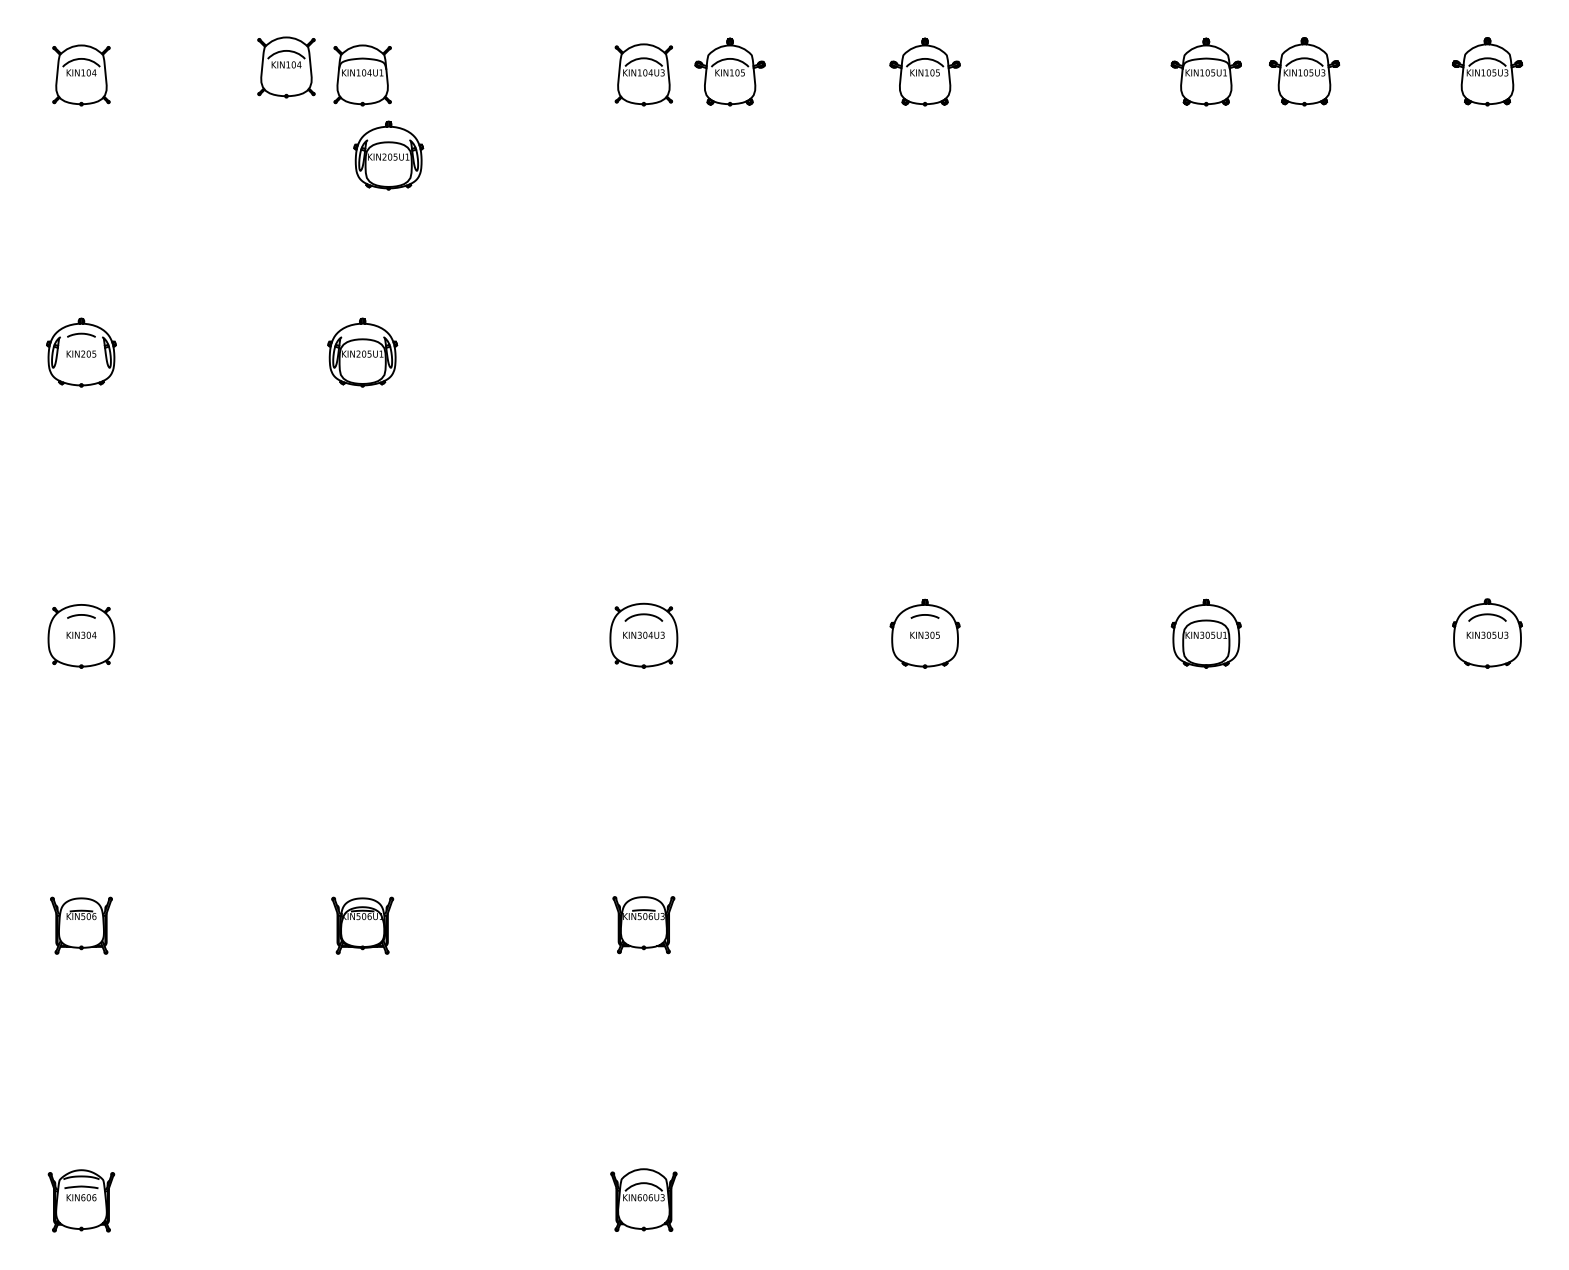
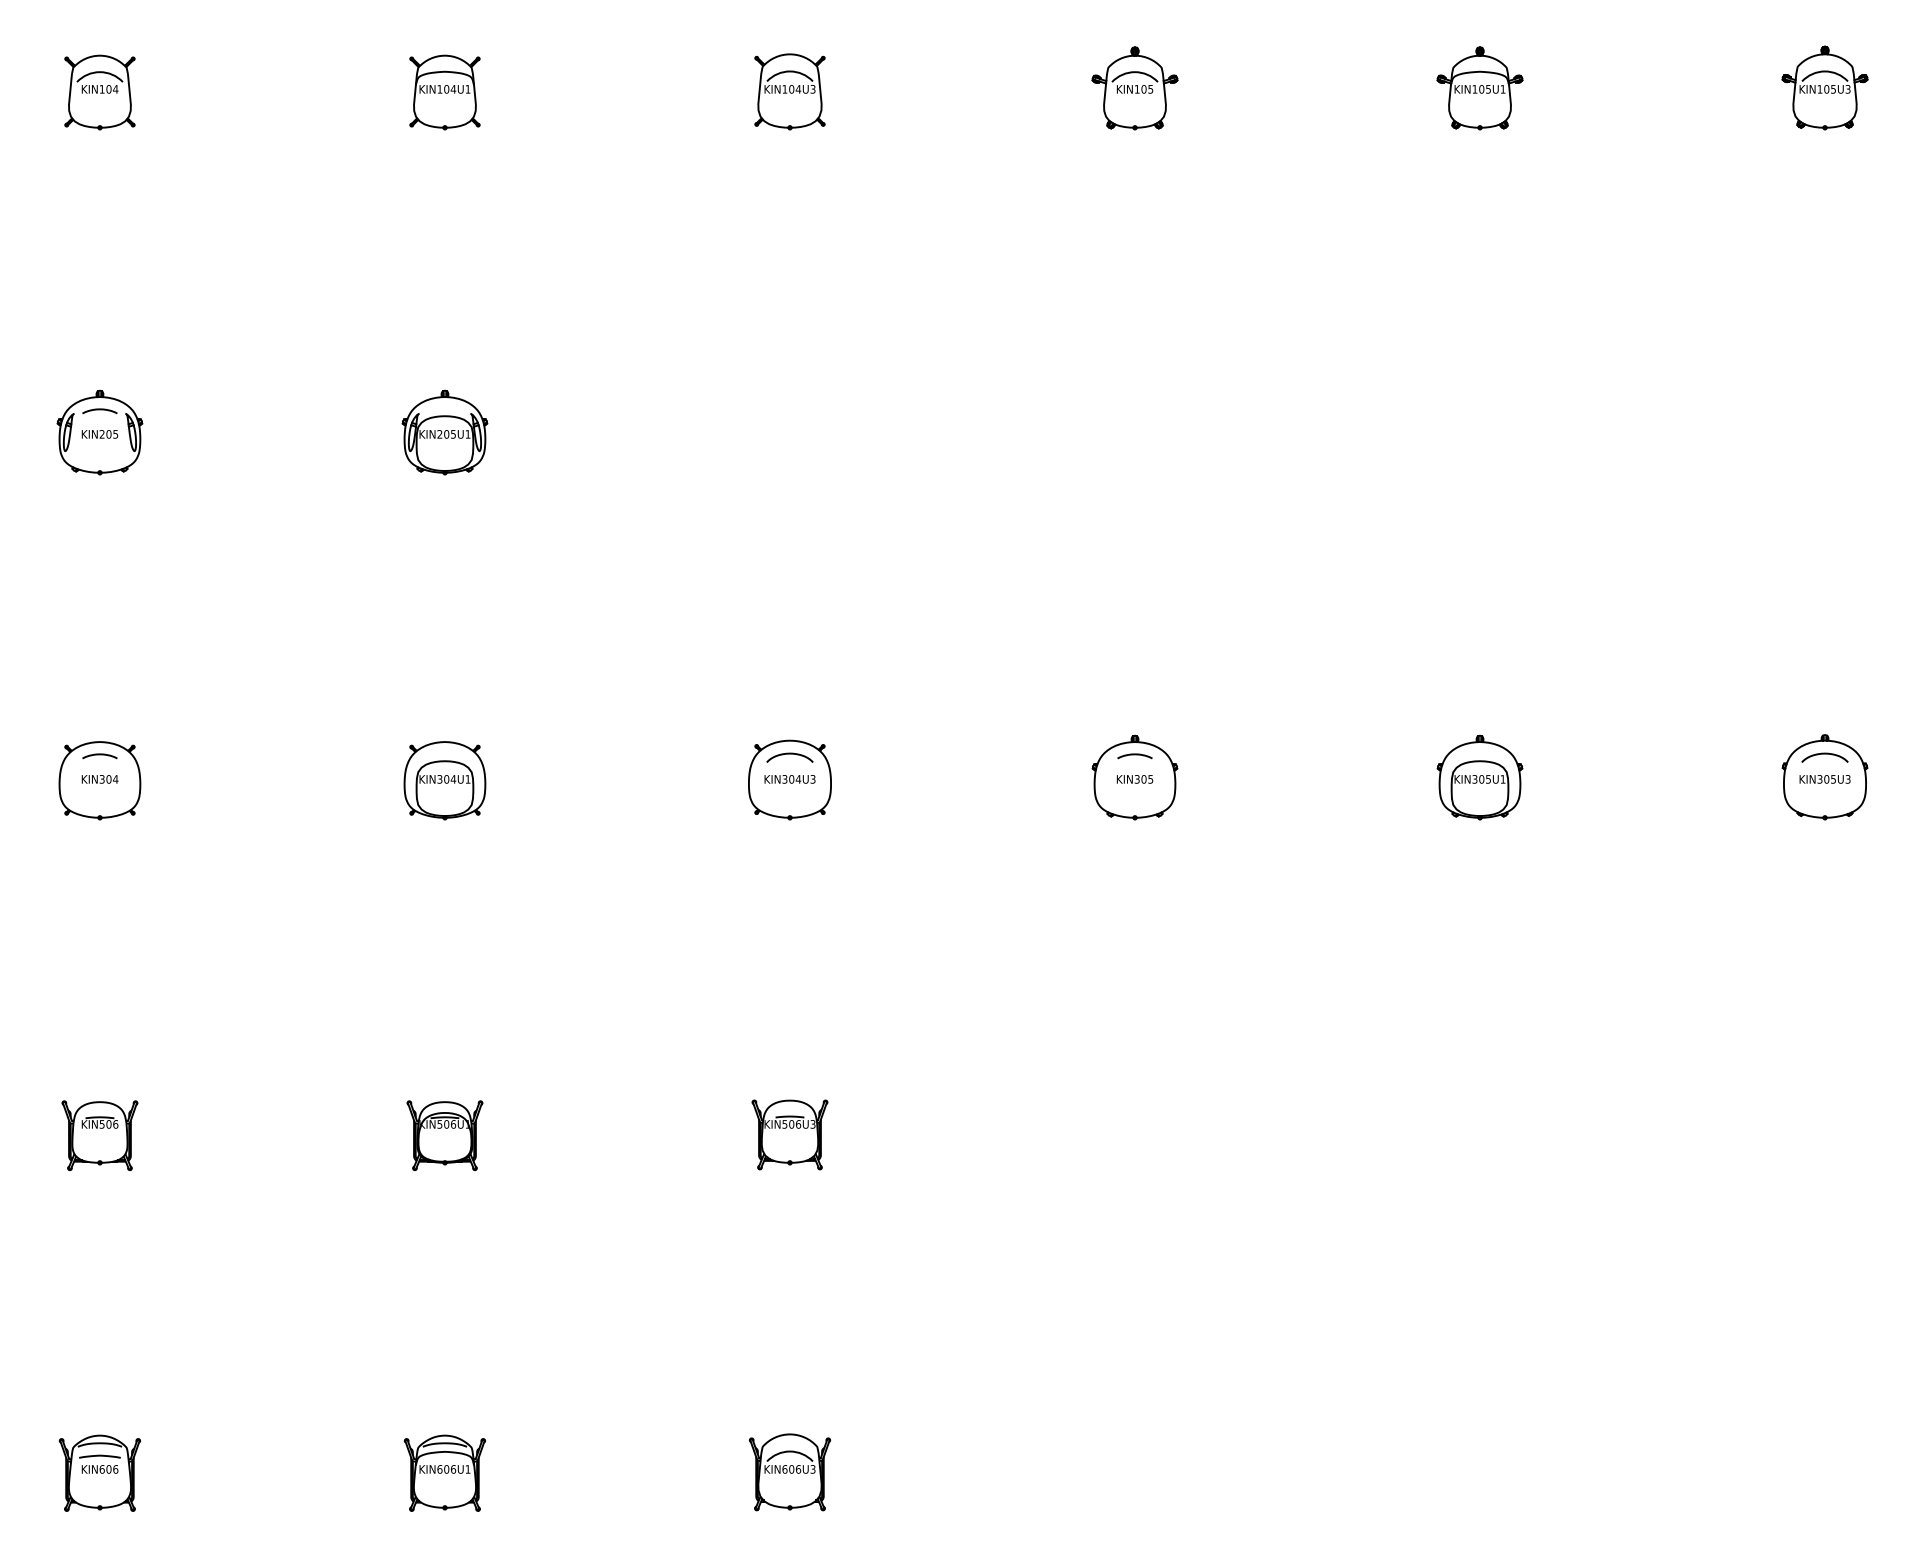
part: (286, 67) -> (351, 82), removed
part: (729, 71) -> (895, 87), removed
part: (1304, 71) -> (1600, 87), removed
part: (388, 155) -> (476, 190), removed
part: (362, 636) -> (444, 780), added
part: (362, 1200) -> (444, 1472), added

